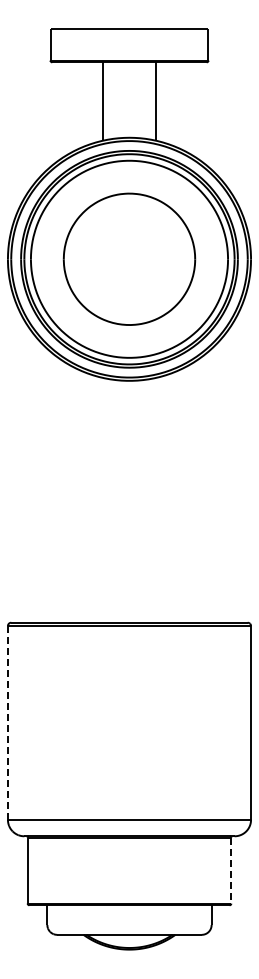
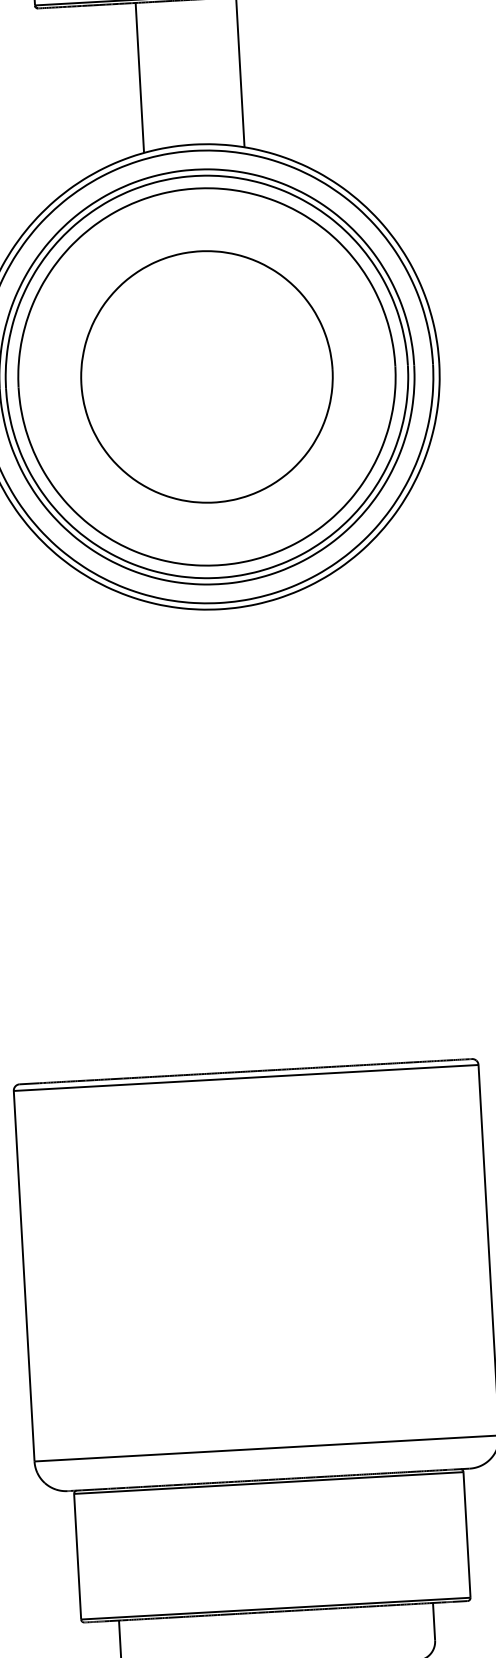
line: (7, 722) -> (23, 1275), dashed -> solid
line: (231, 870) -> (467, 1534), dashed -> solid

